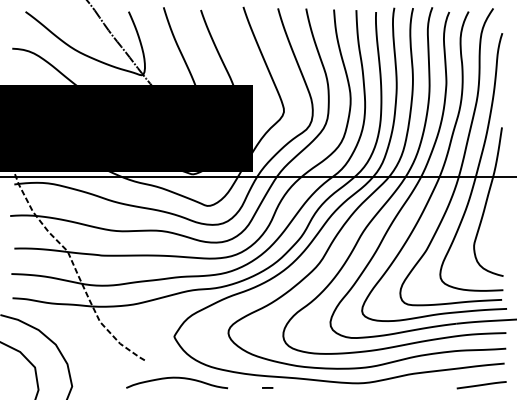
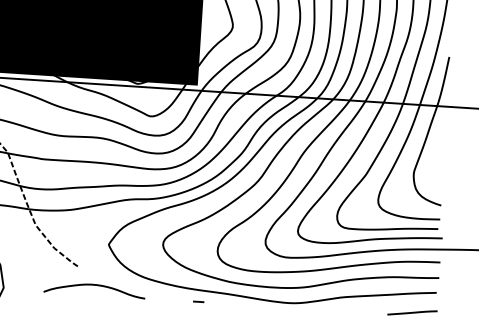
curve: (177, 378) -> (95, 285), moved

